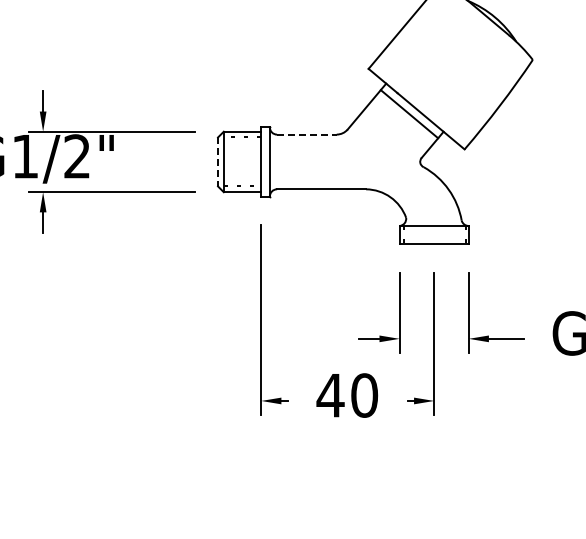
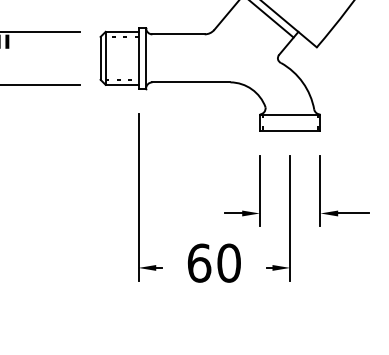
line: (306, 134) -> (178, 34), dashed -> solid
line: (218, 162) -> (101, 58), dashed -> solid
text: (330, 395) -> (199, 263), 40 -> 60

